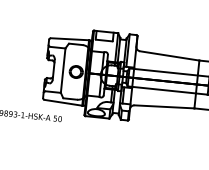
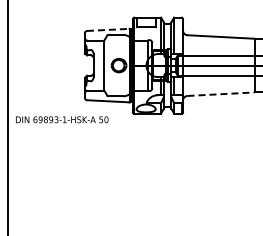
line: (70, 38) -> (108, 29), solid -> dashed
line: (164, 107) -> (221, 94), solid -> dashed

